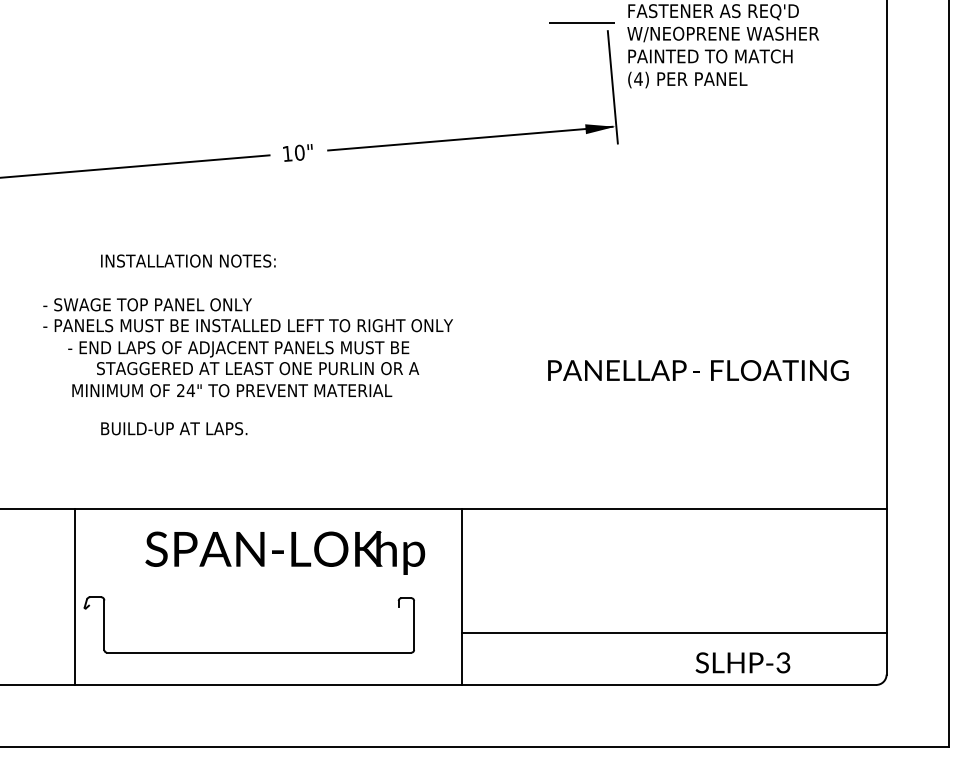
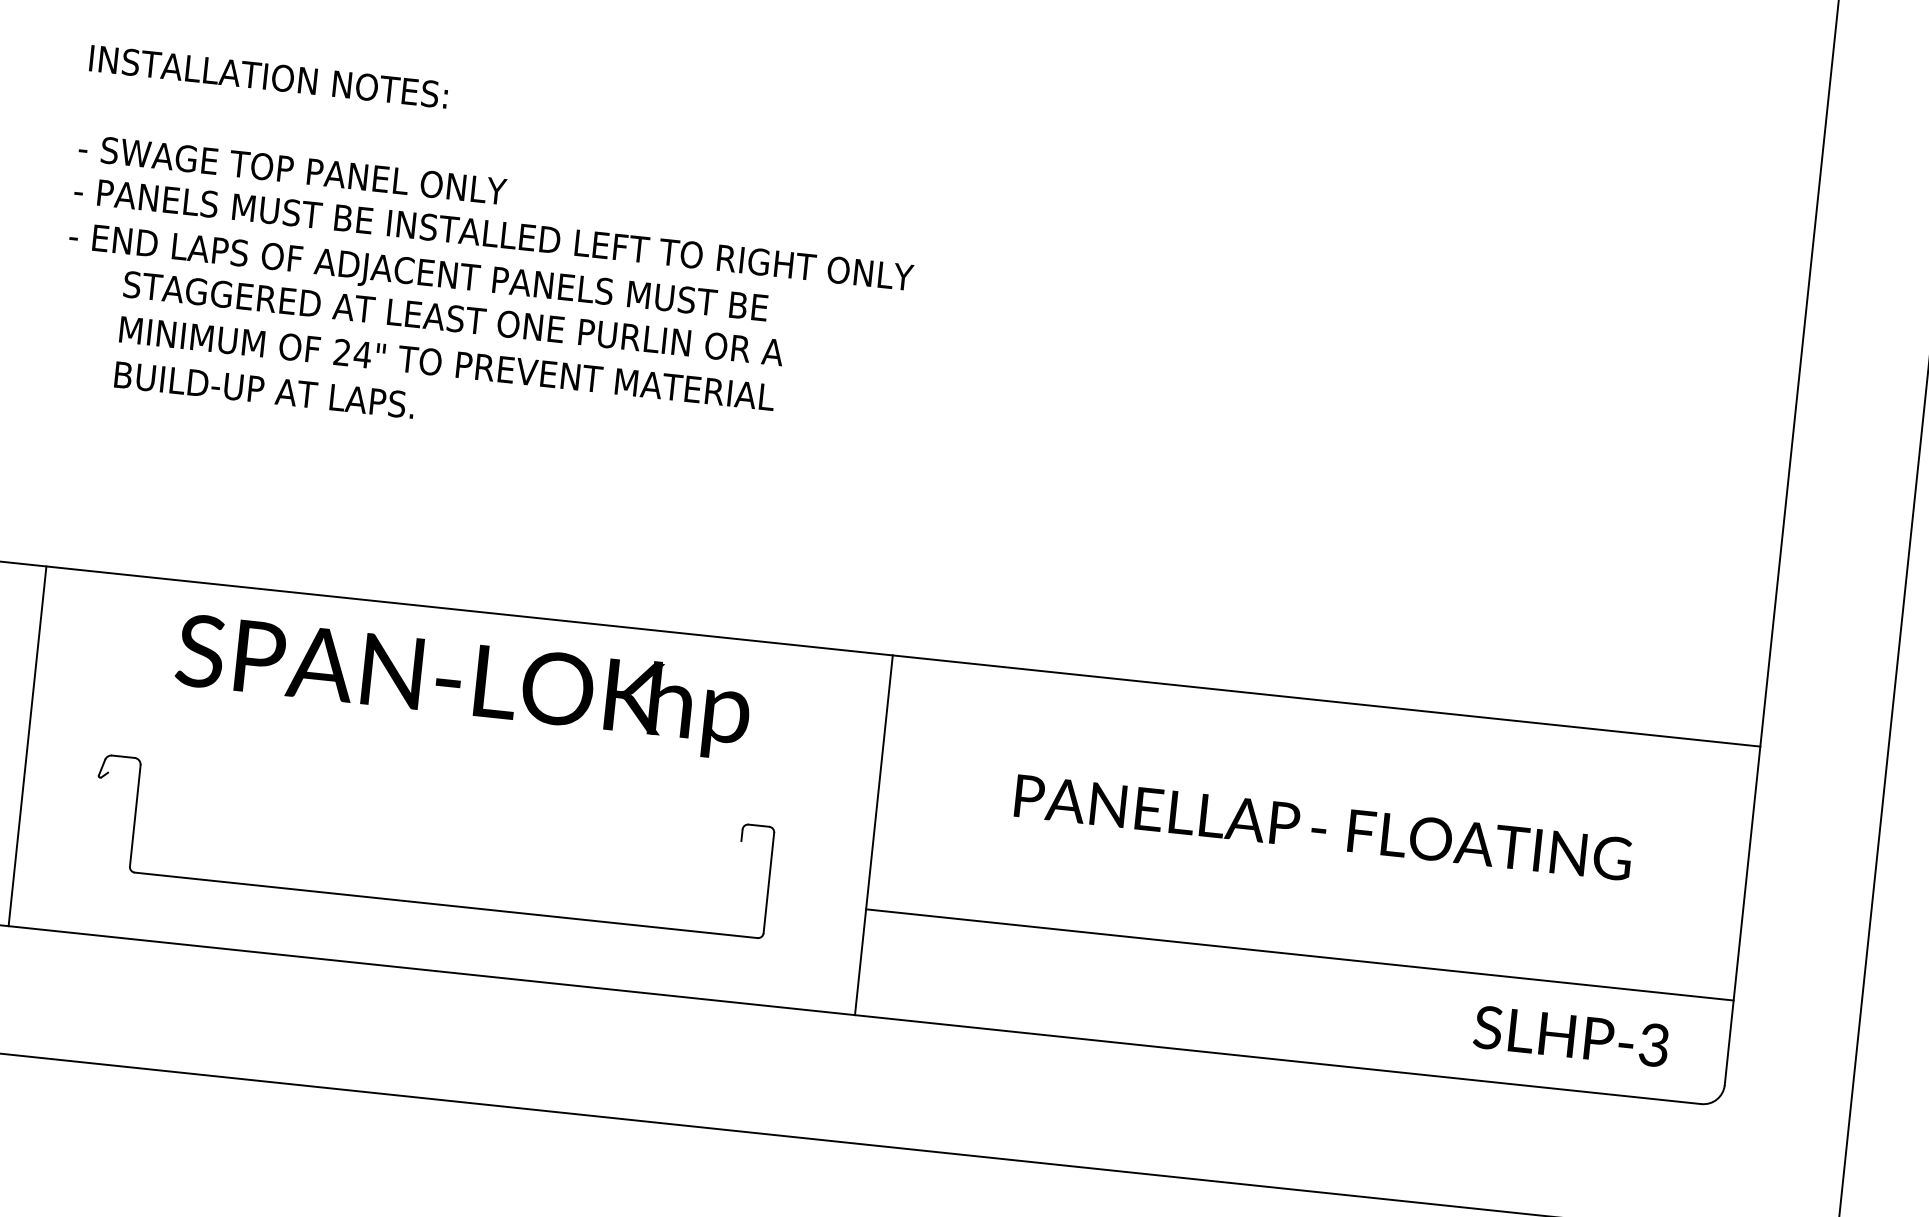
text: (188, 260) -> (269, 75), moved
text: (243, 358) -> (426, 294), moved
text: (698, 370) -> (1323, 827), moved
text: (174, 428) -> (265, 389), moved
text: (285, 552) -> (463, 685), moved
line: (74, 596) -> (27, 745), moved
text: (742, 662) -> (1570, 1035), moved

